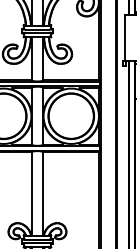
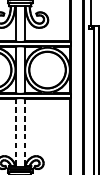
line: (31, 193) -> (15, 132), solid -> dashed
line: (43, 193) -> (25, 132), solid -> dashed

